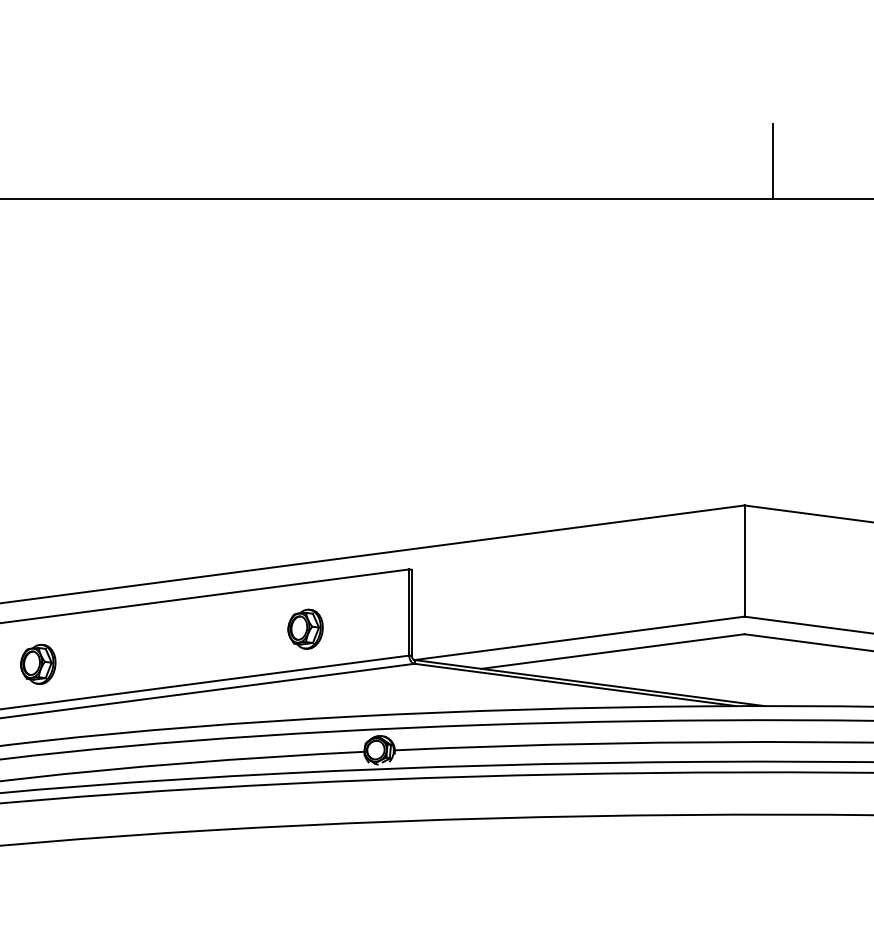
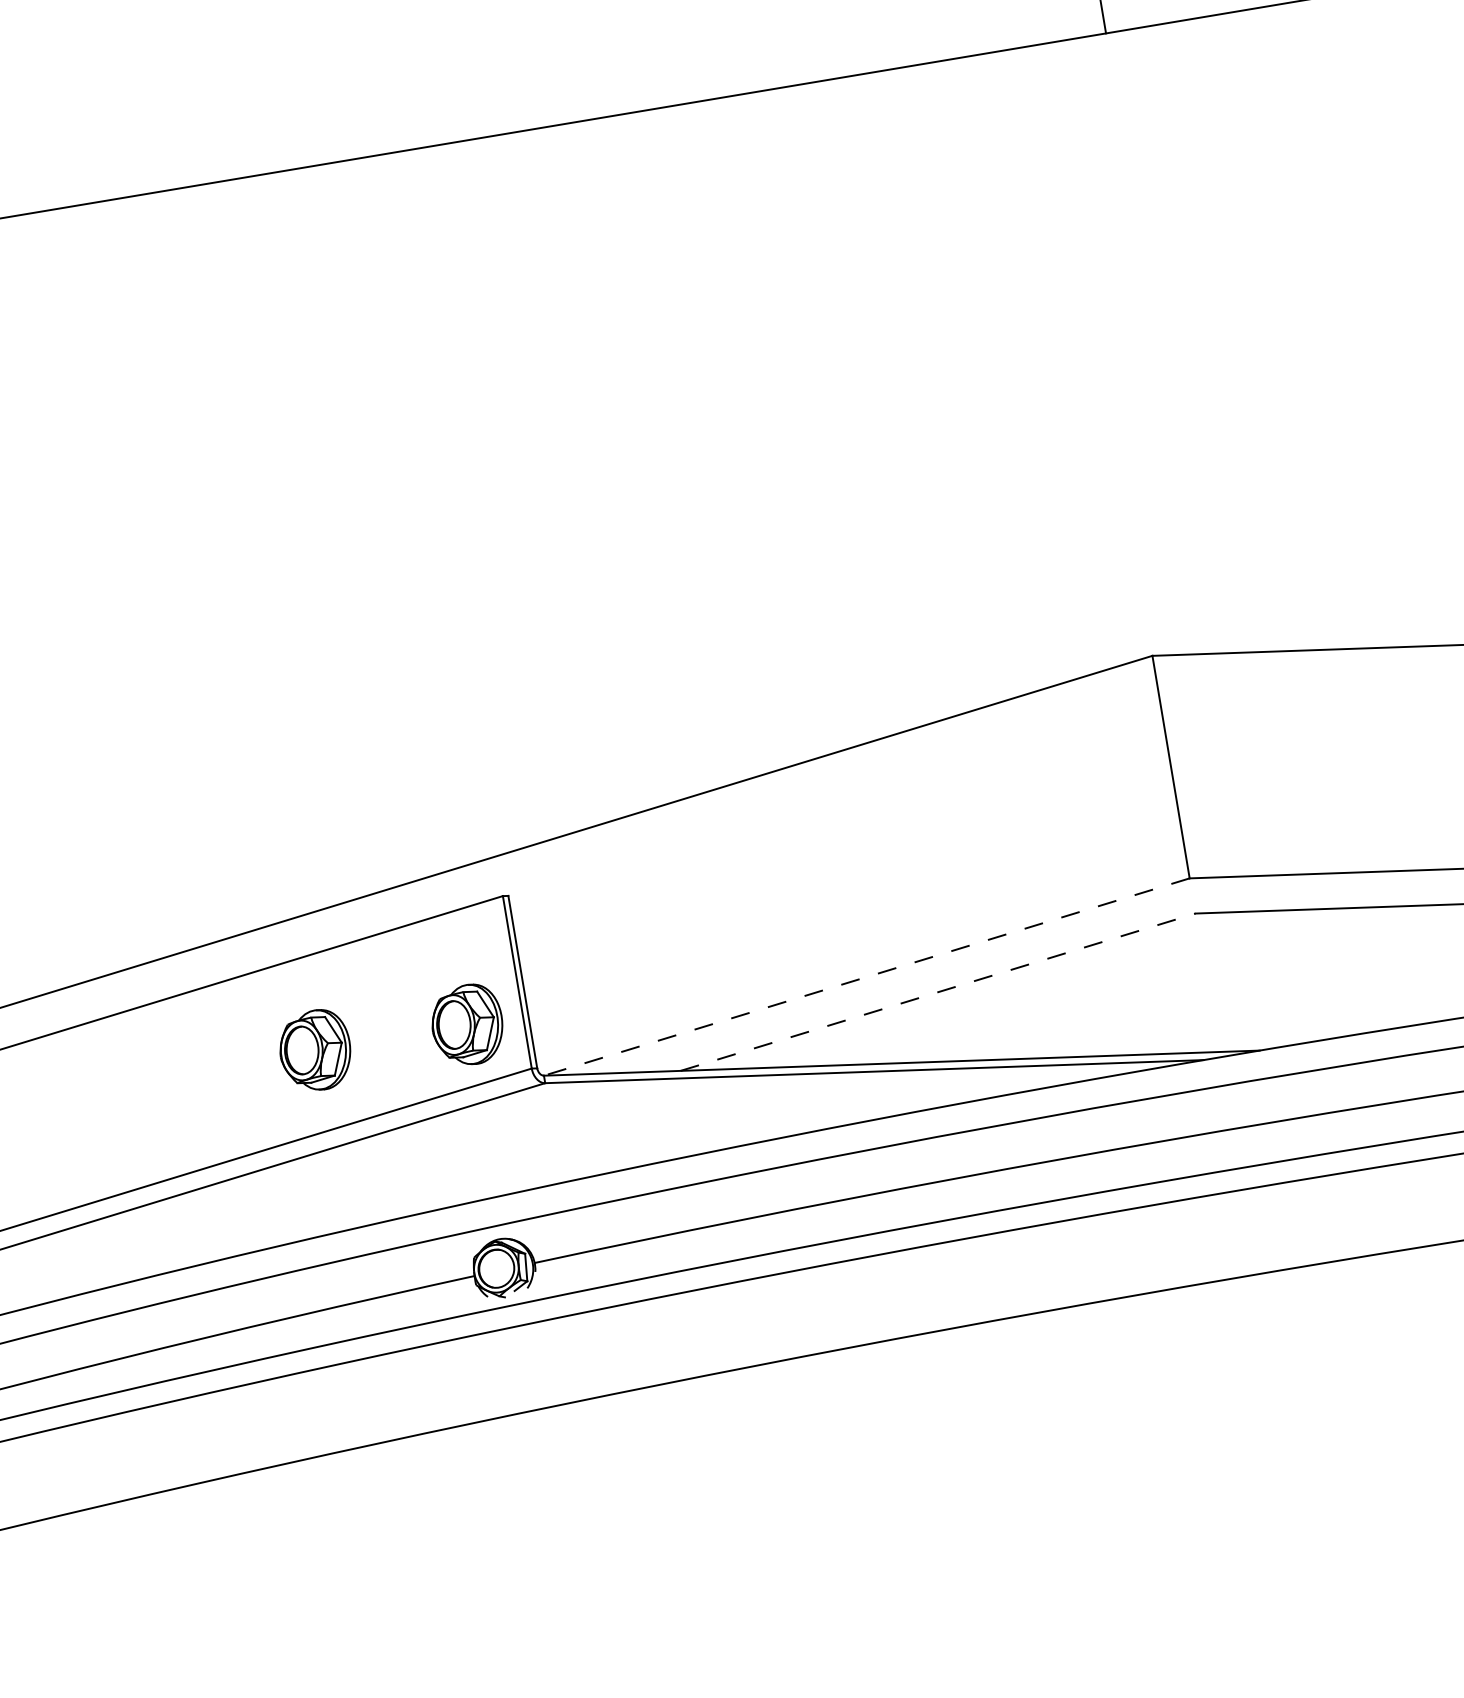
part: (381, 628) -> (467, 1023), added
line: (579, 638) -> (866, 977), solid -> dashed
line: (612, 651) -> (937, 992), solid -> dashed

